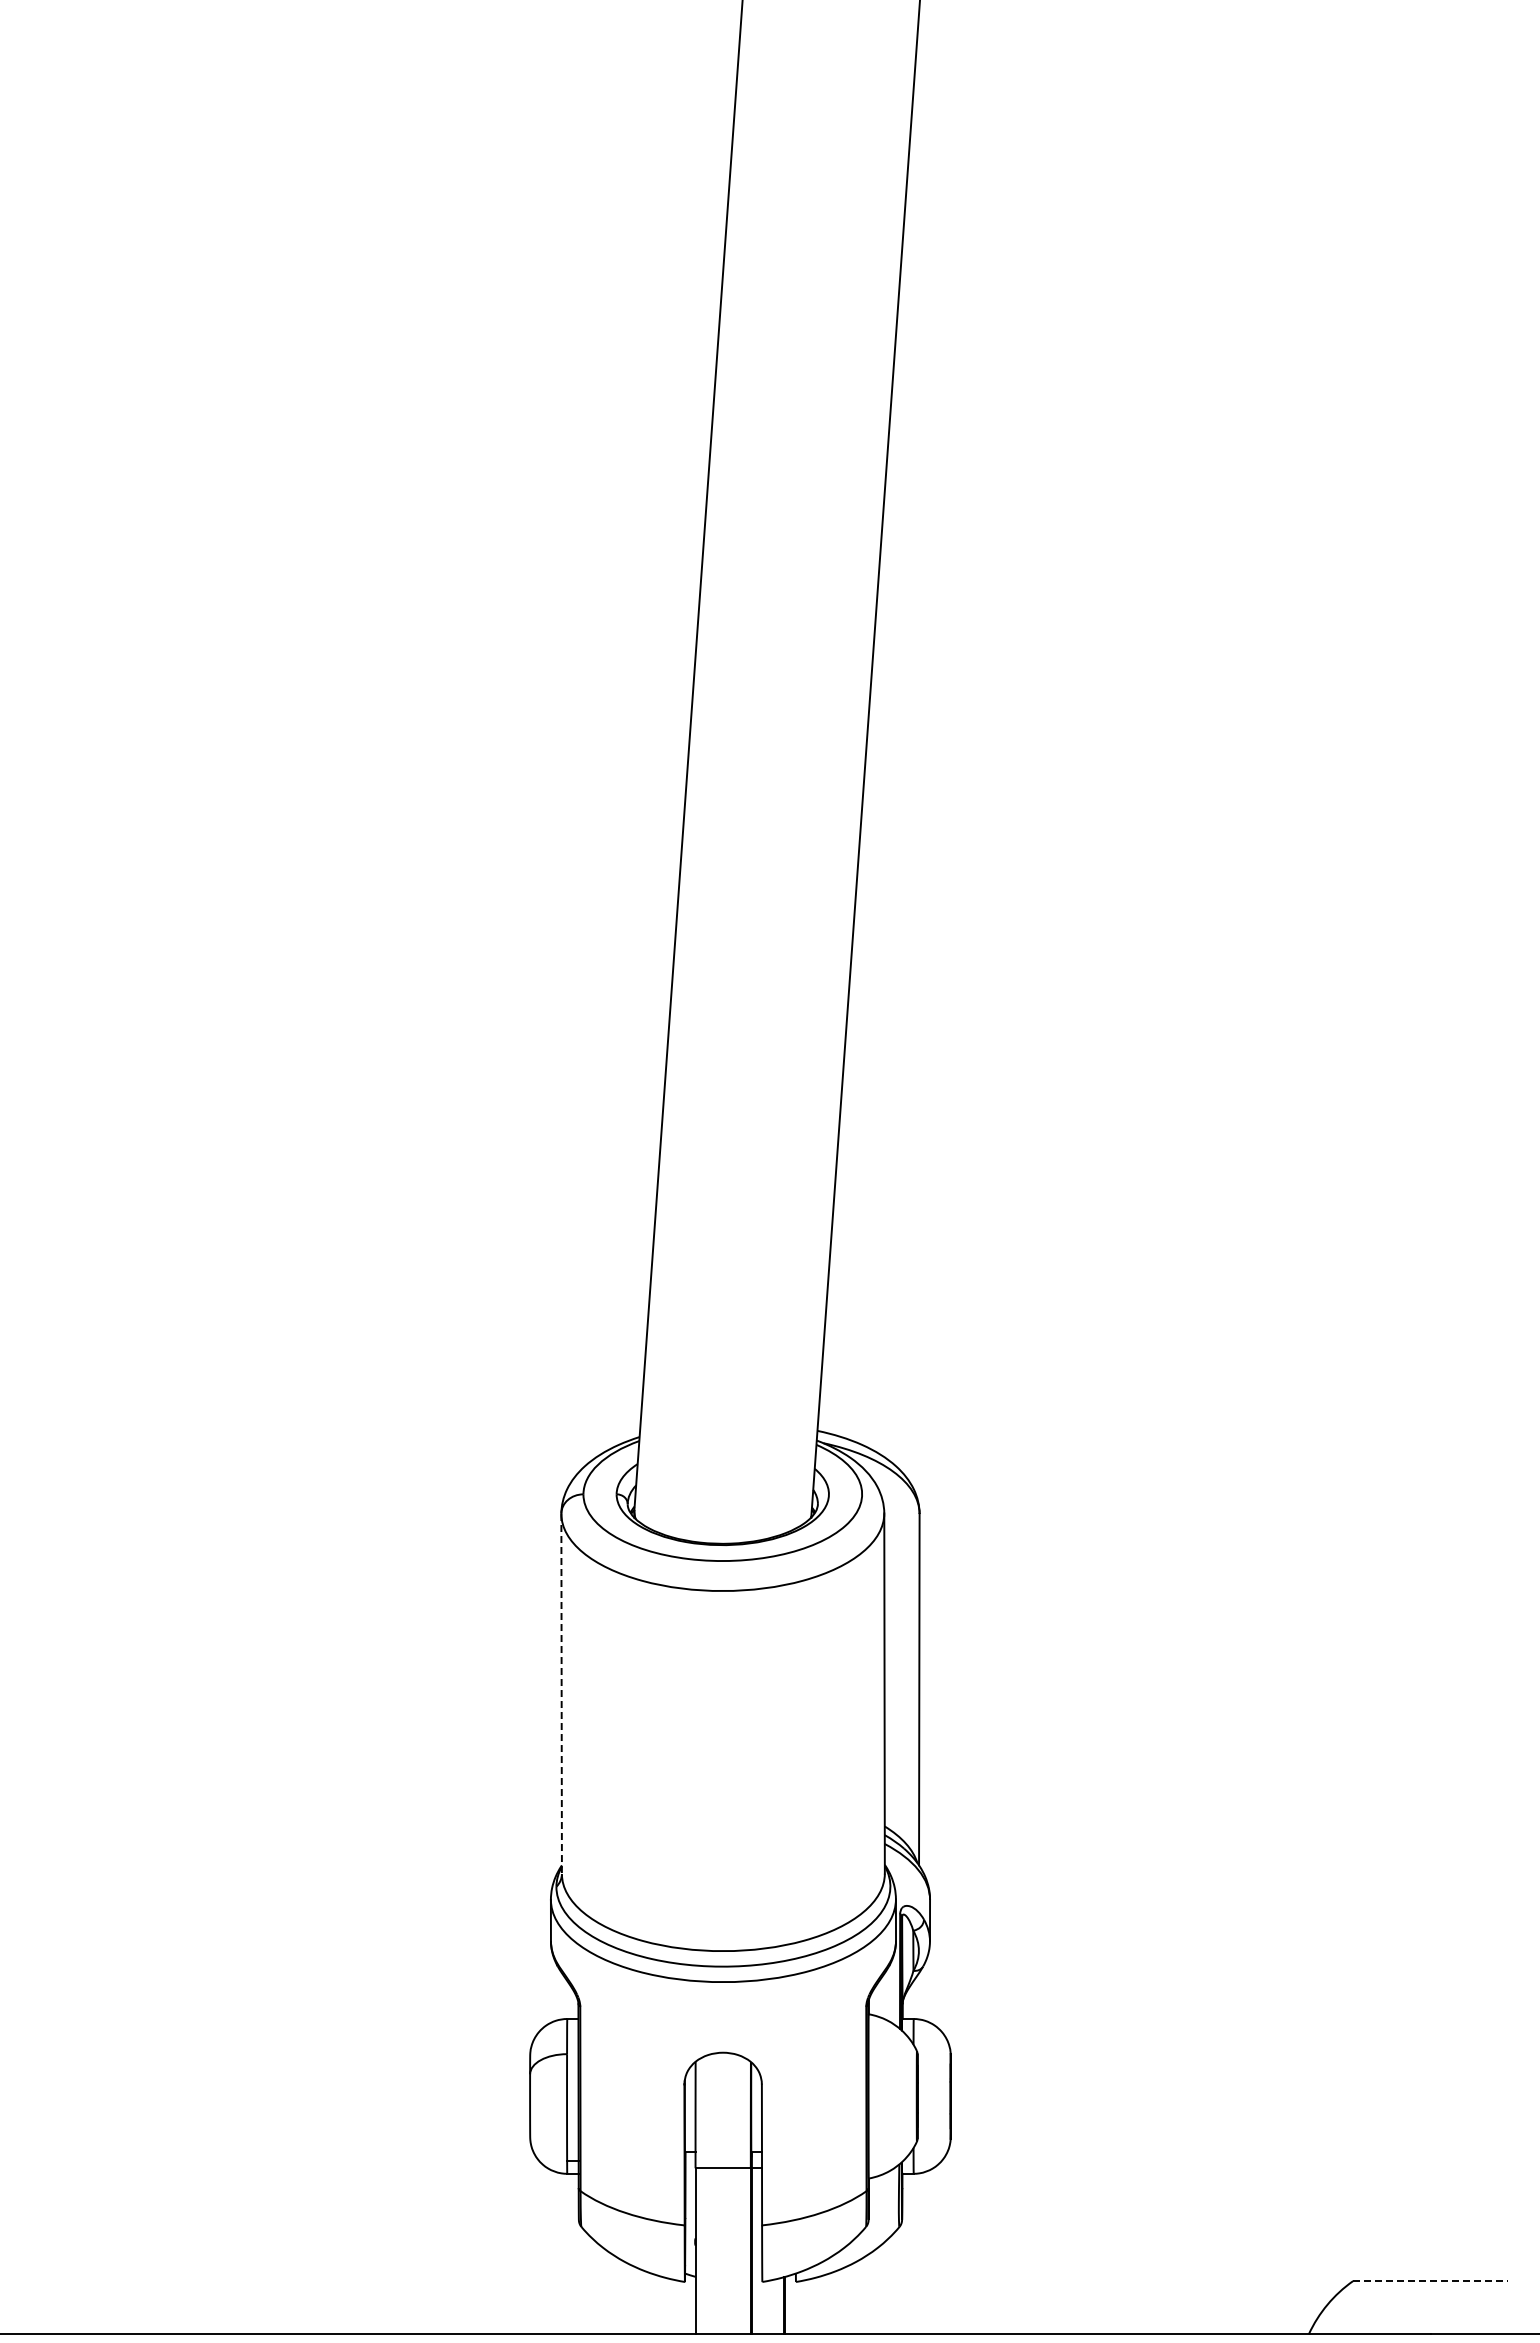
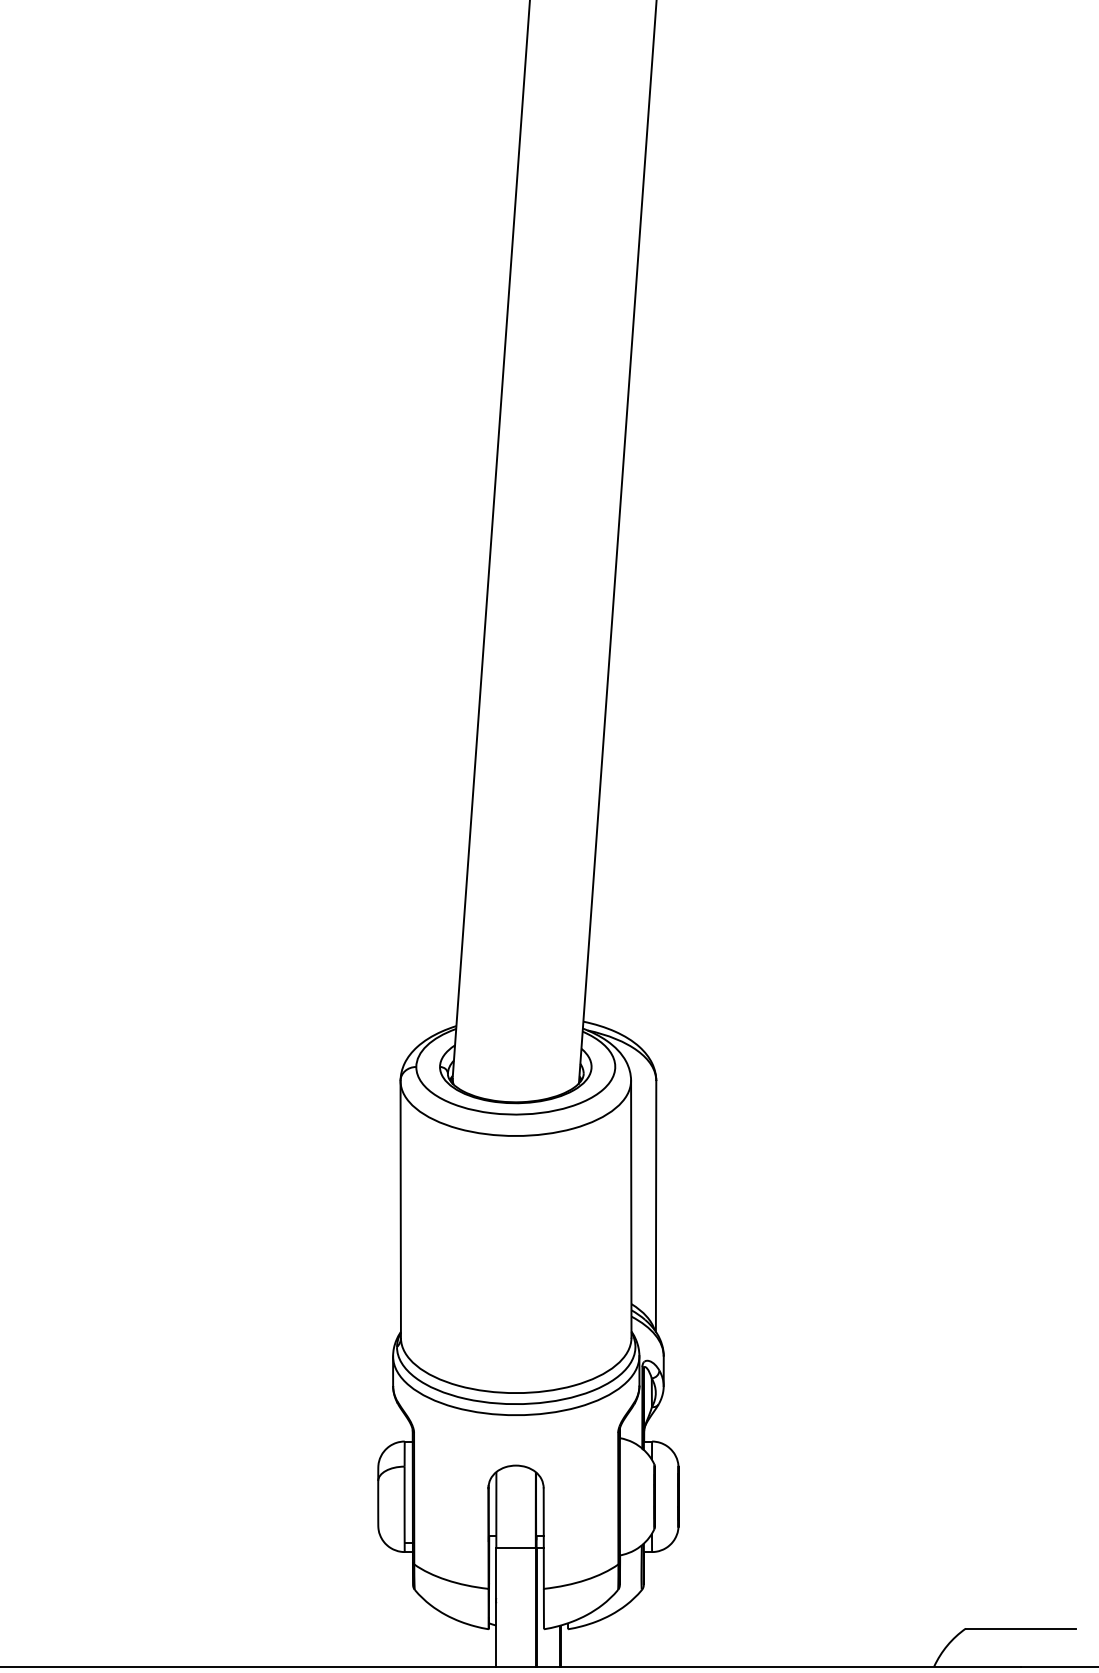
line: (561, 1694) -> (400, 1209), dashed -> solid
line: (1431, 2281) -> (1021, 1628), dashed -> solid

